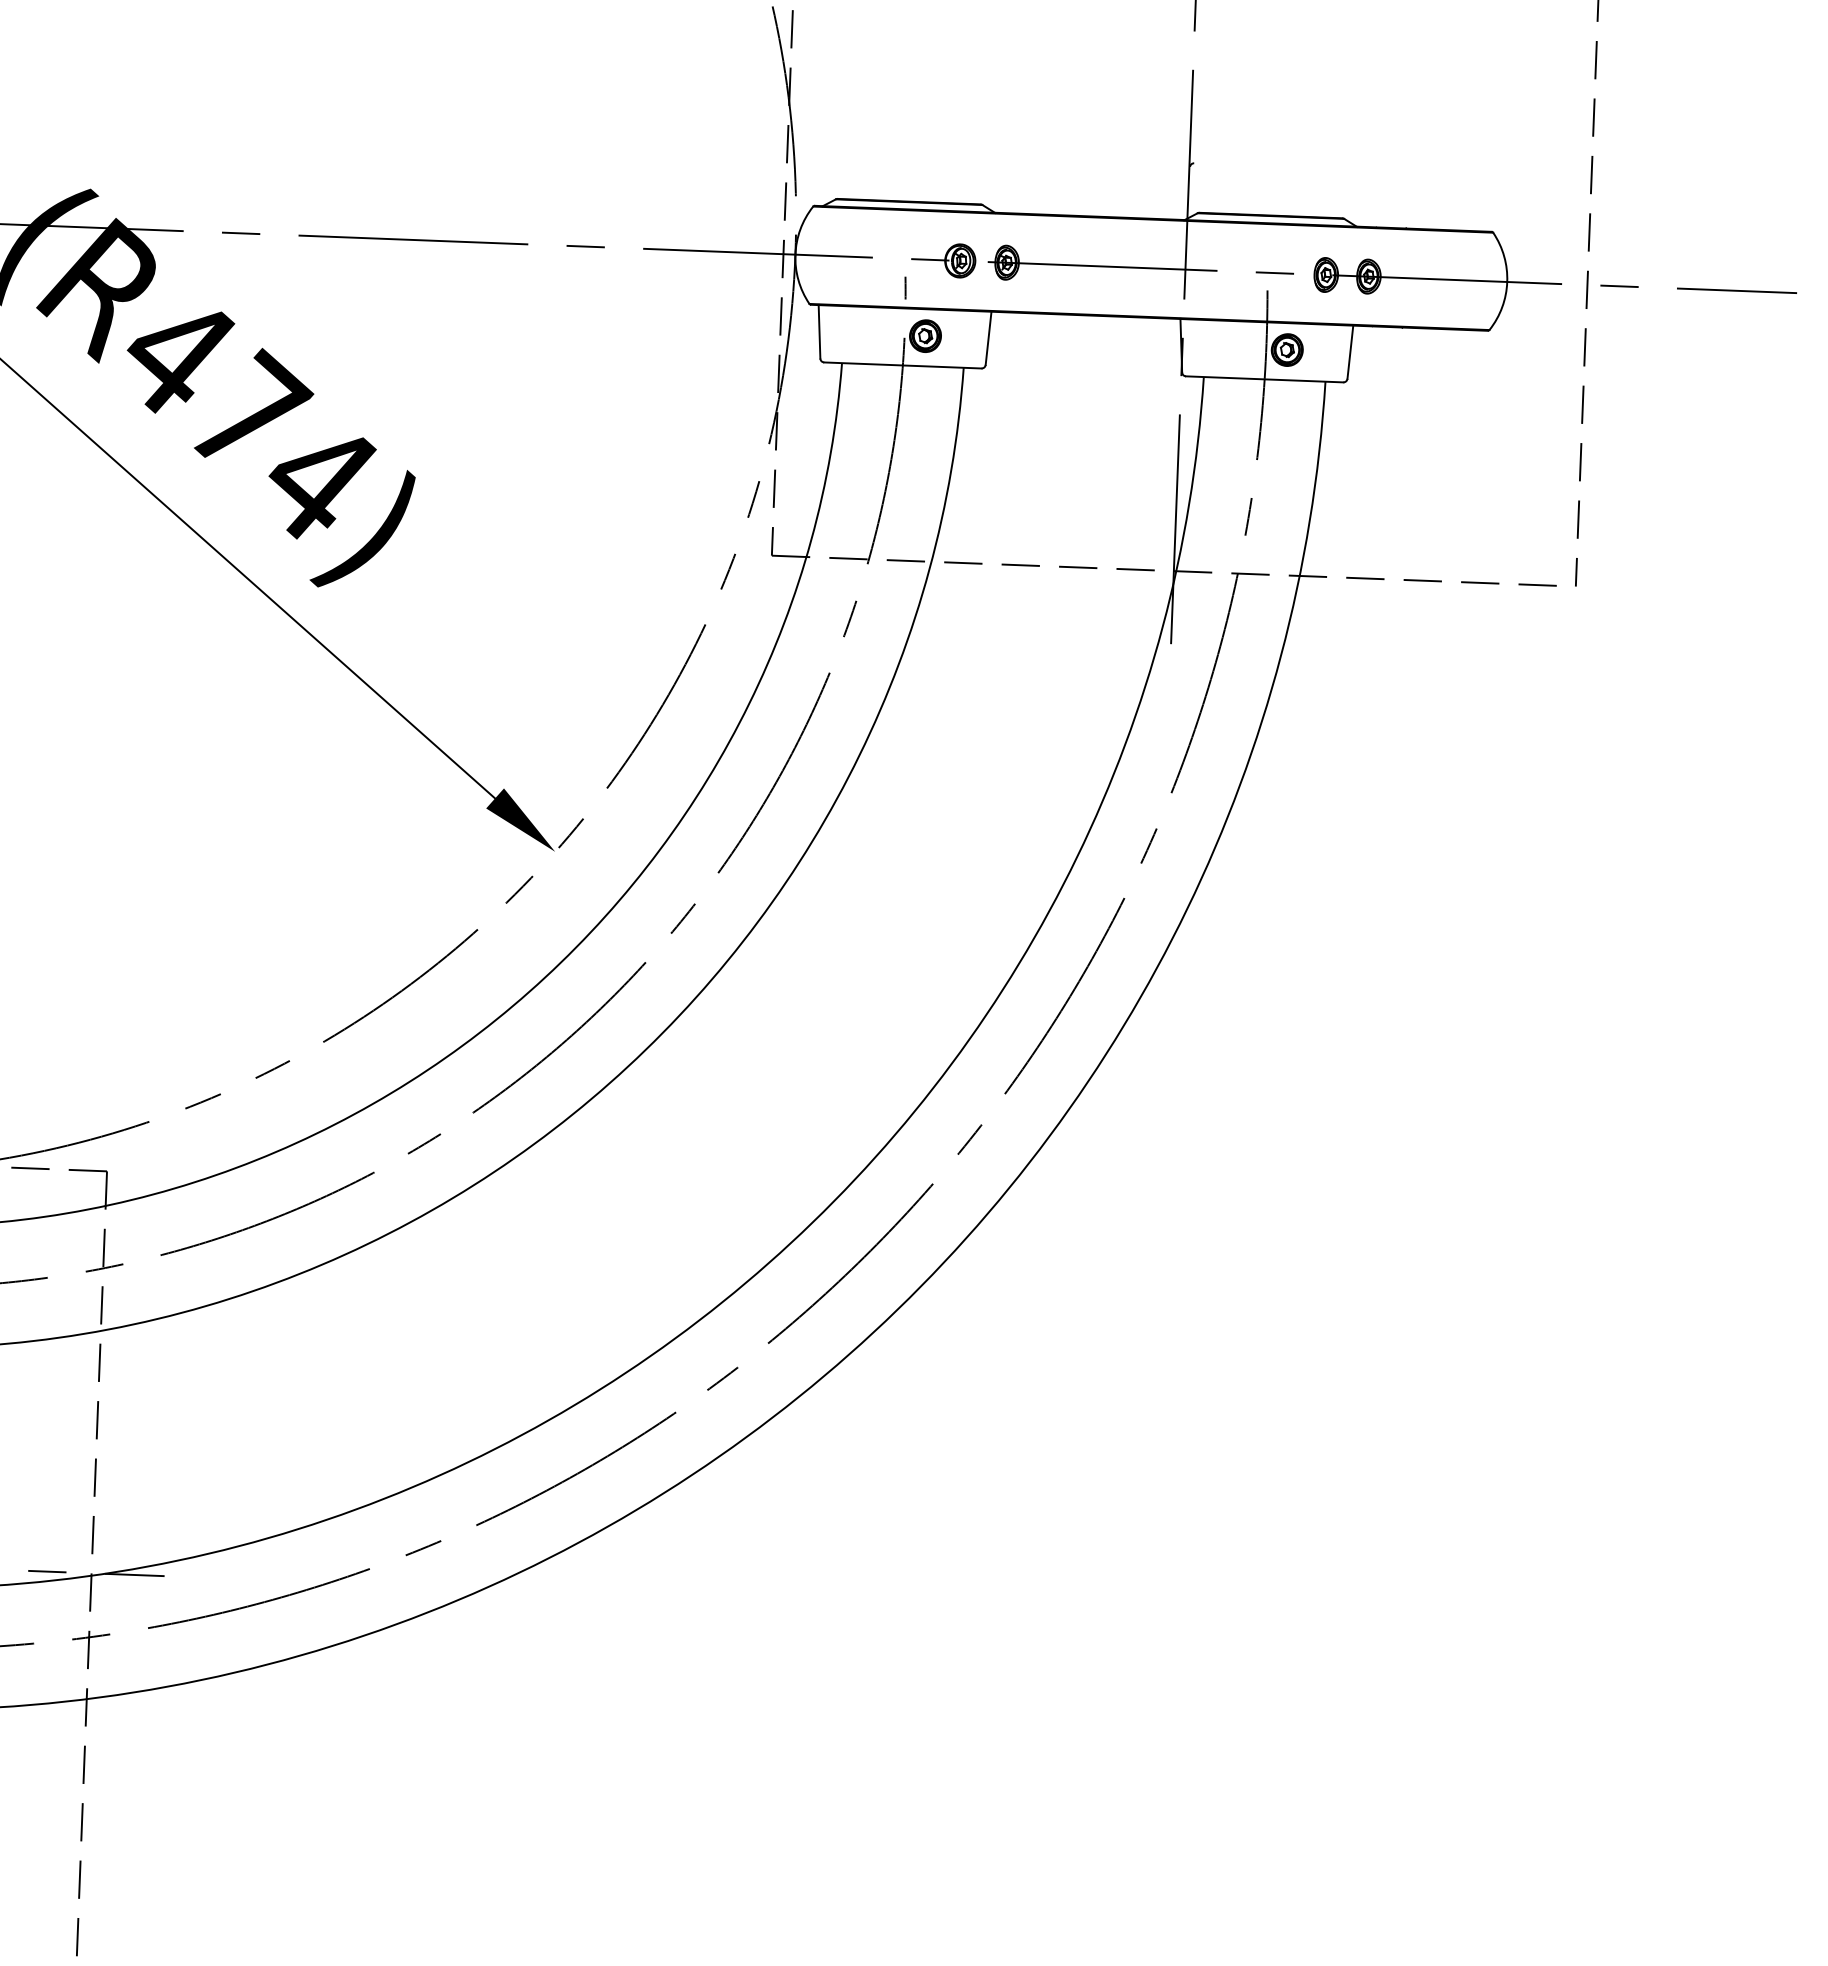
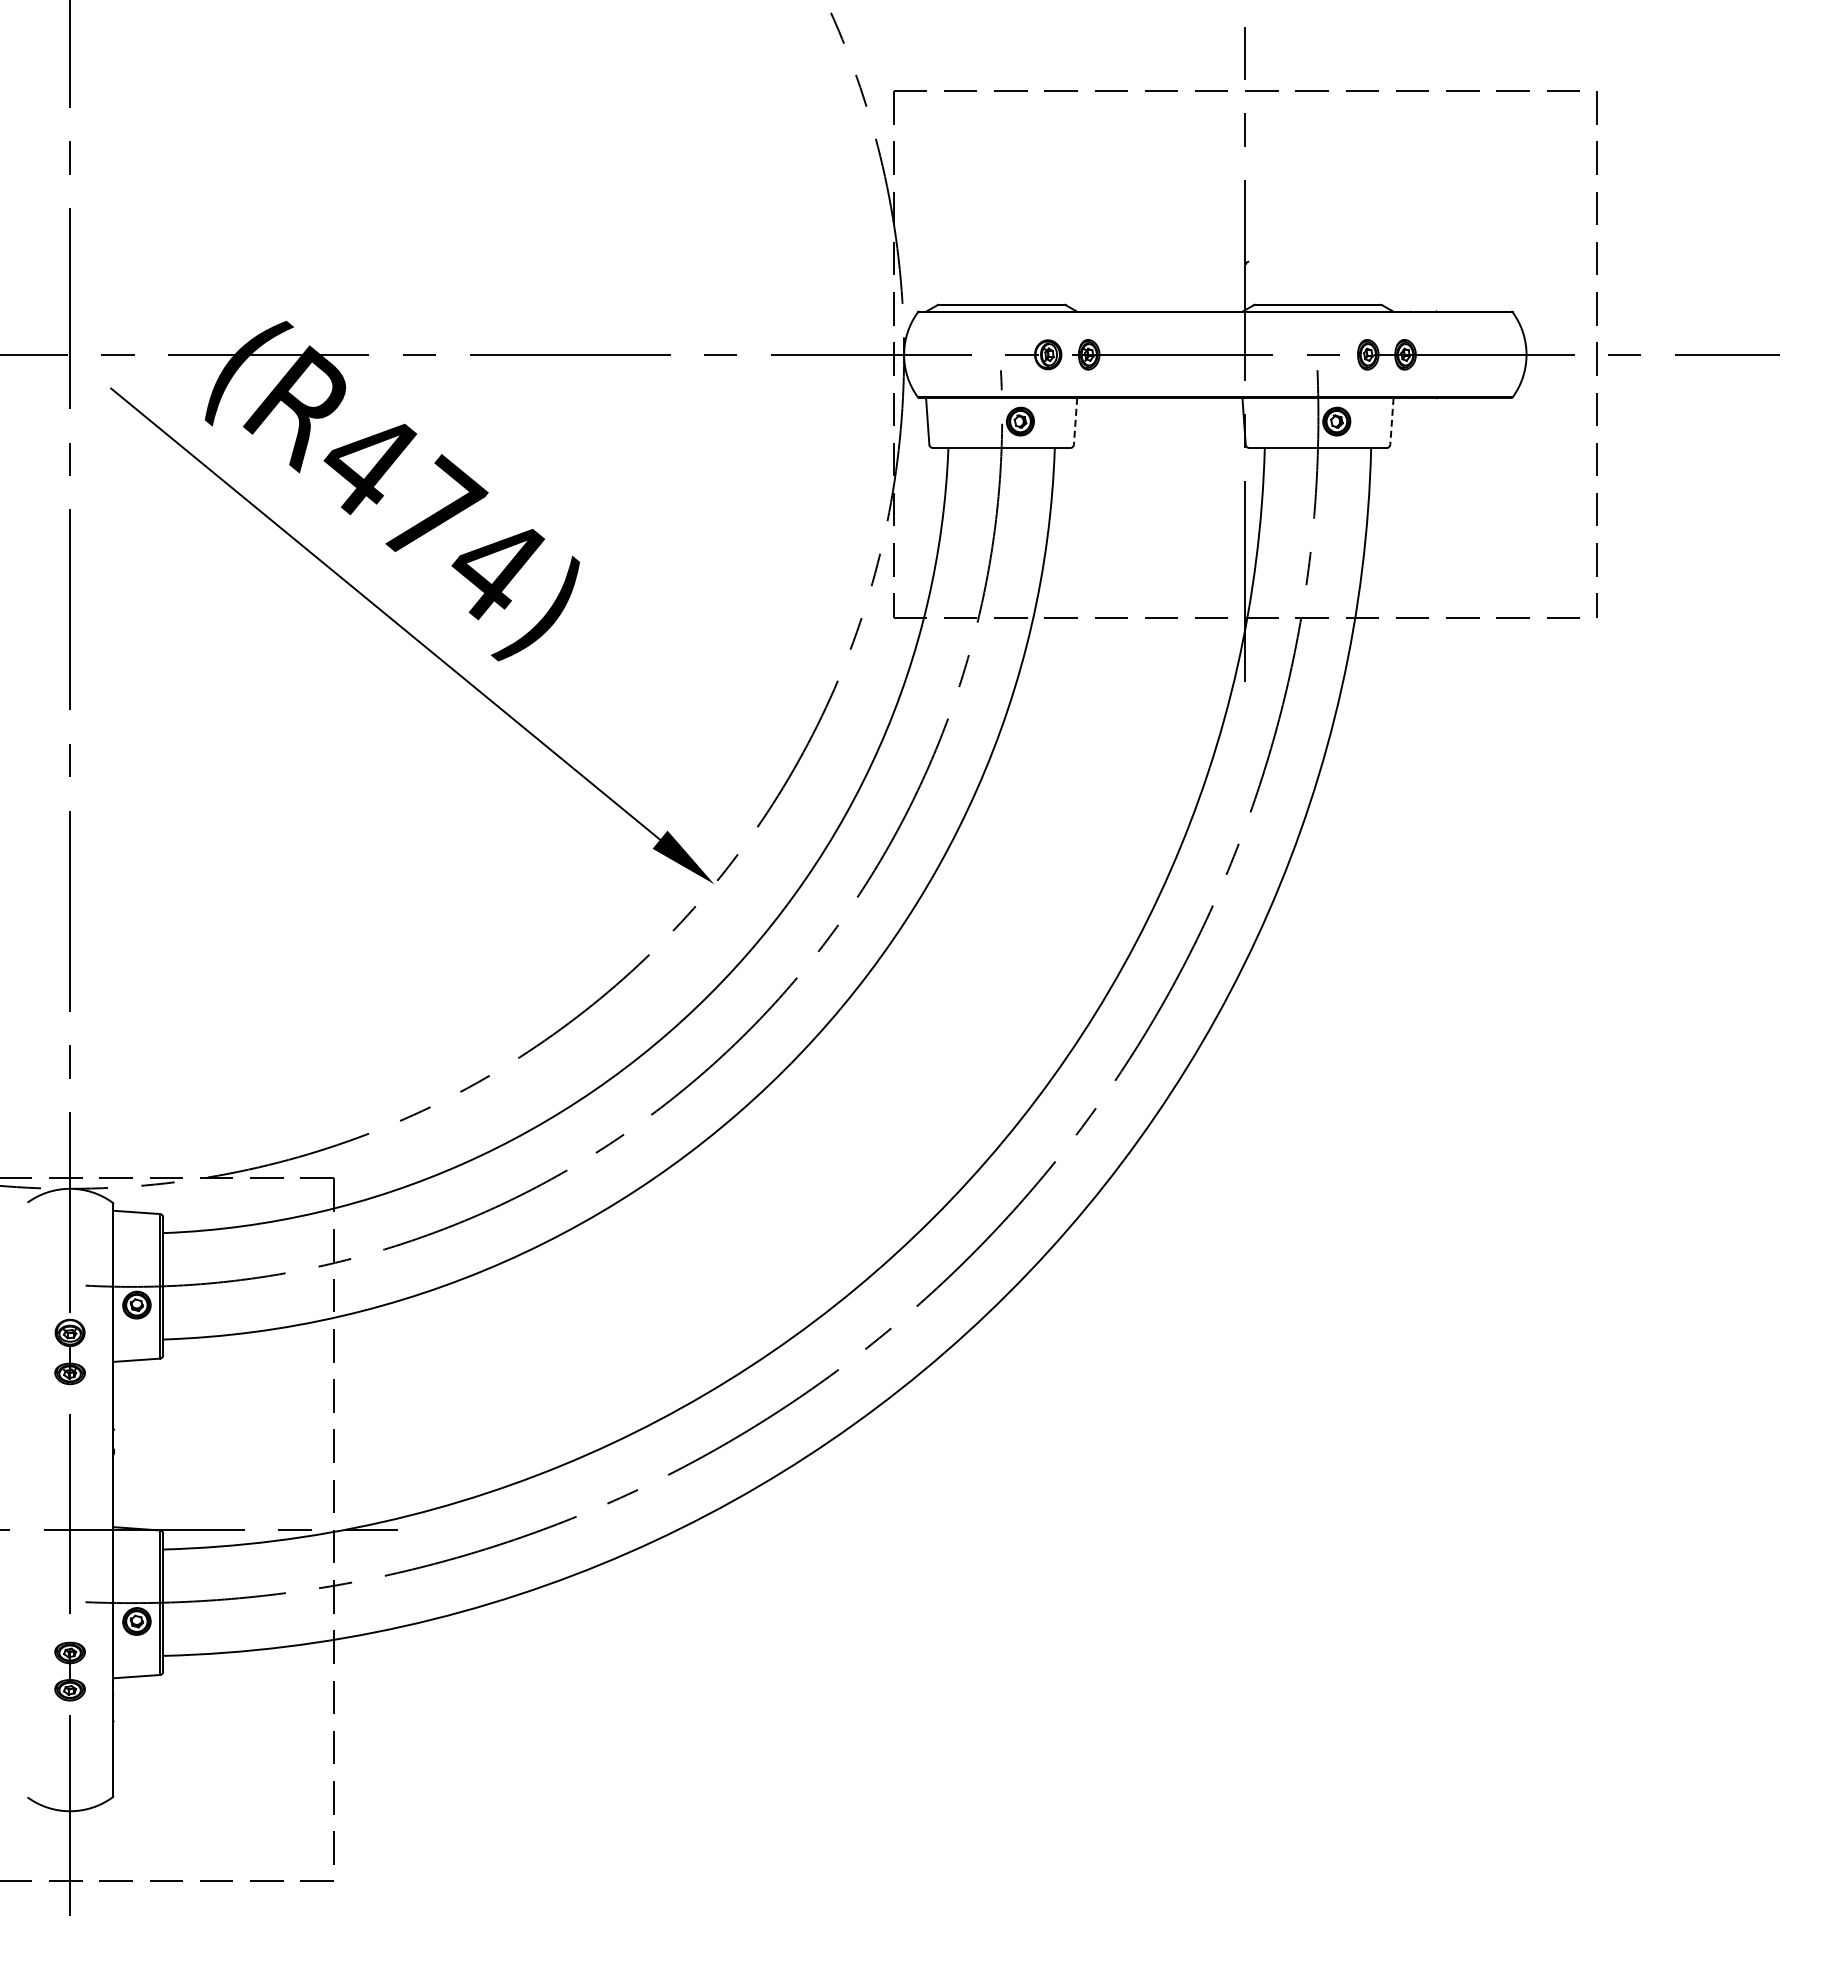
line: (988, 338) -> (1075, 421), solid -> dashed
line: (1349, 352) -> (1391, 421), solid -> dashed

